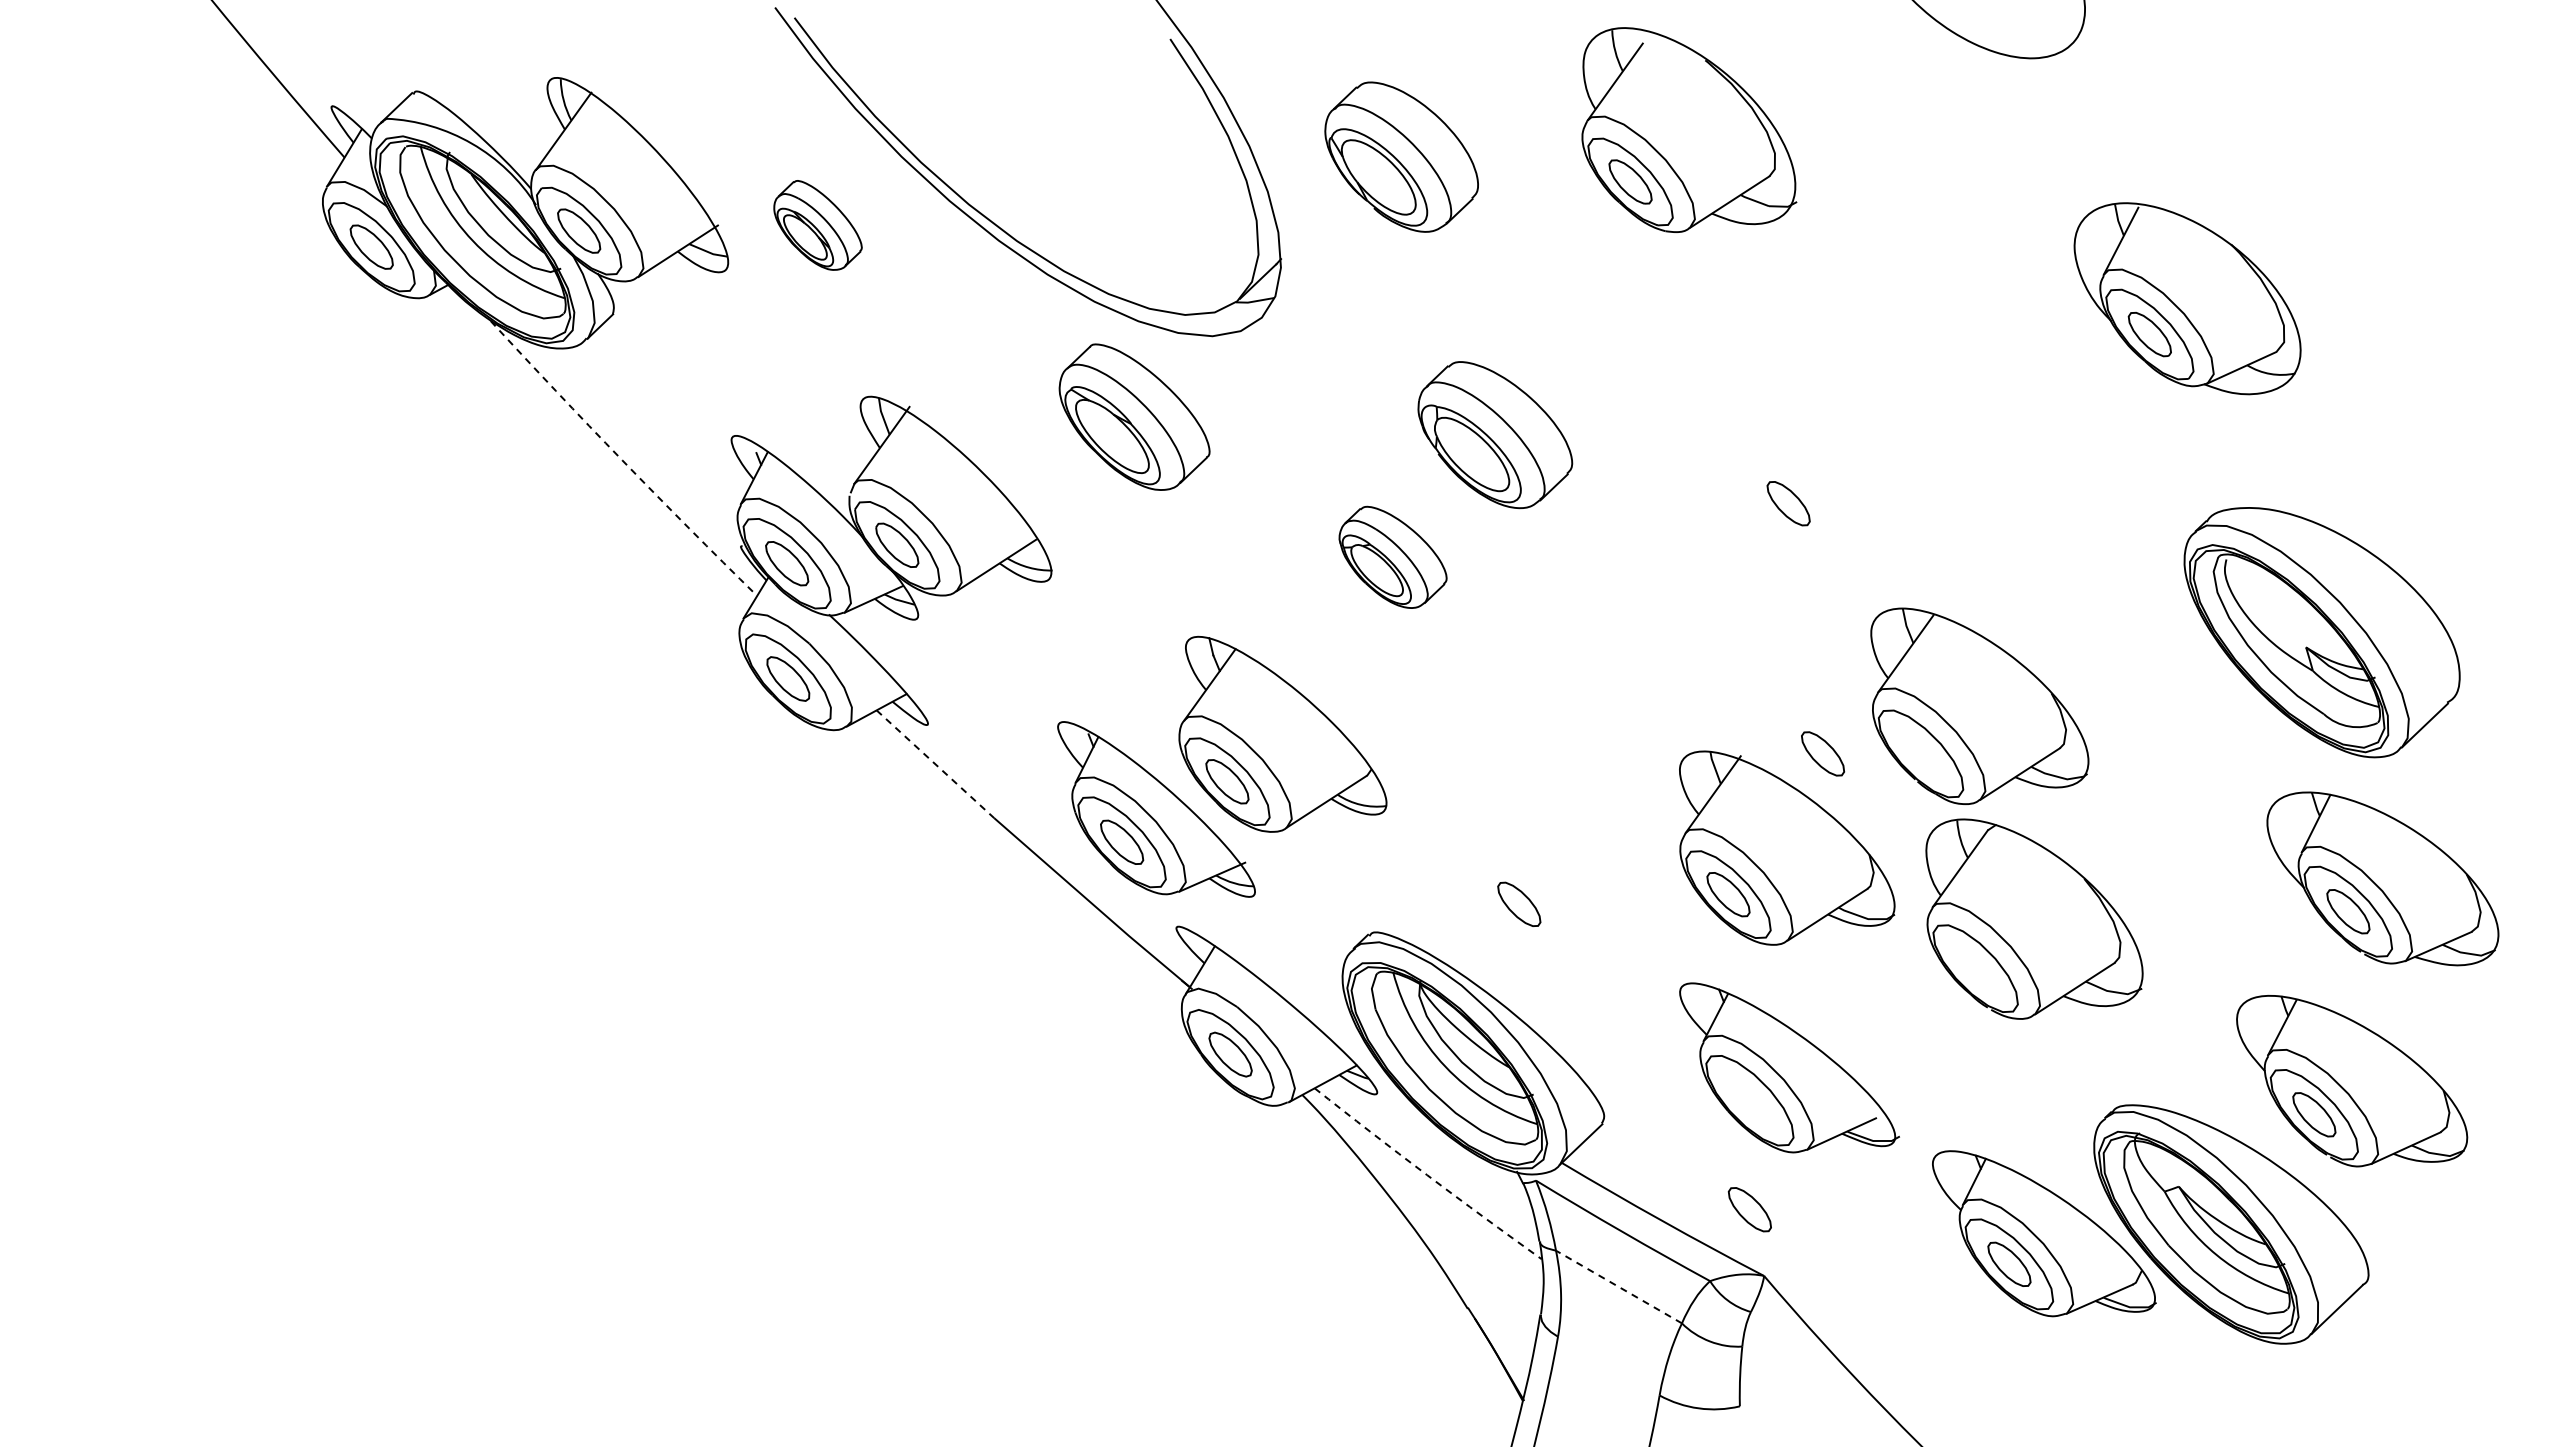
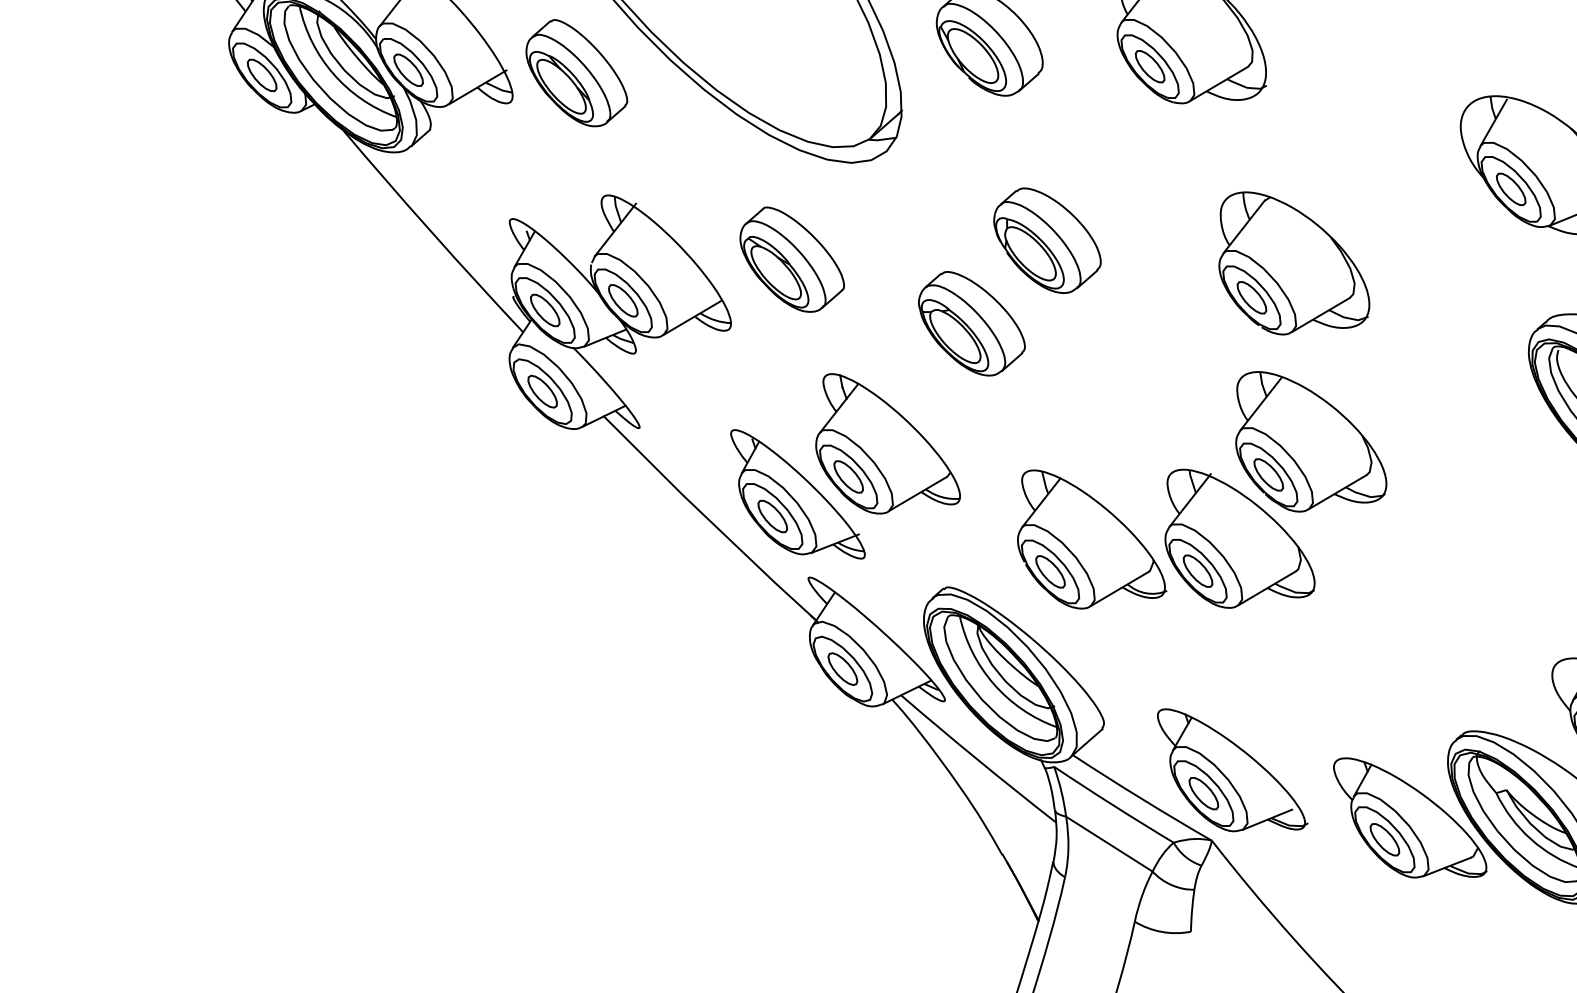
part: (817, 225) -> (576, 73), size x1.67
part: (1134, 416) -> (792, 259), moved
arc: (622, 460) -> (432, 232), dashed -> solid
part: (1392, 557) -> (971, 323), size x1.43
part: (1979, 705) -> (1311, 442), moved
line: (935, 764) -> (643, 456), dashed -> solid
part: (1577, 857) -> (1092, 540), added
part: (2034, 918) -> (1294, 264), moved
part: (1789, 1067) -> (1232, 771), moved
arc: (1427, 1175) -> (977, 760), dashed -> solid
line: (1618, 1287) -> (1109, 844), dashed -> solid

